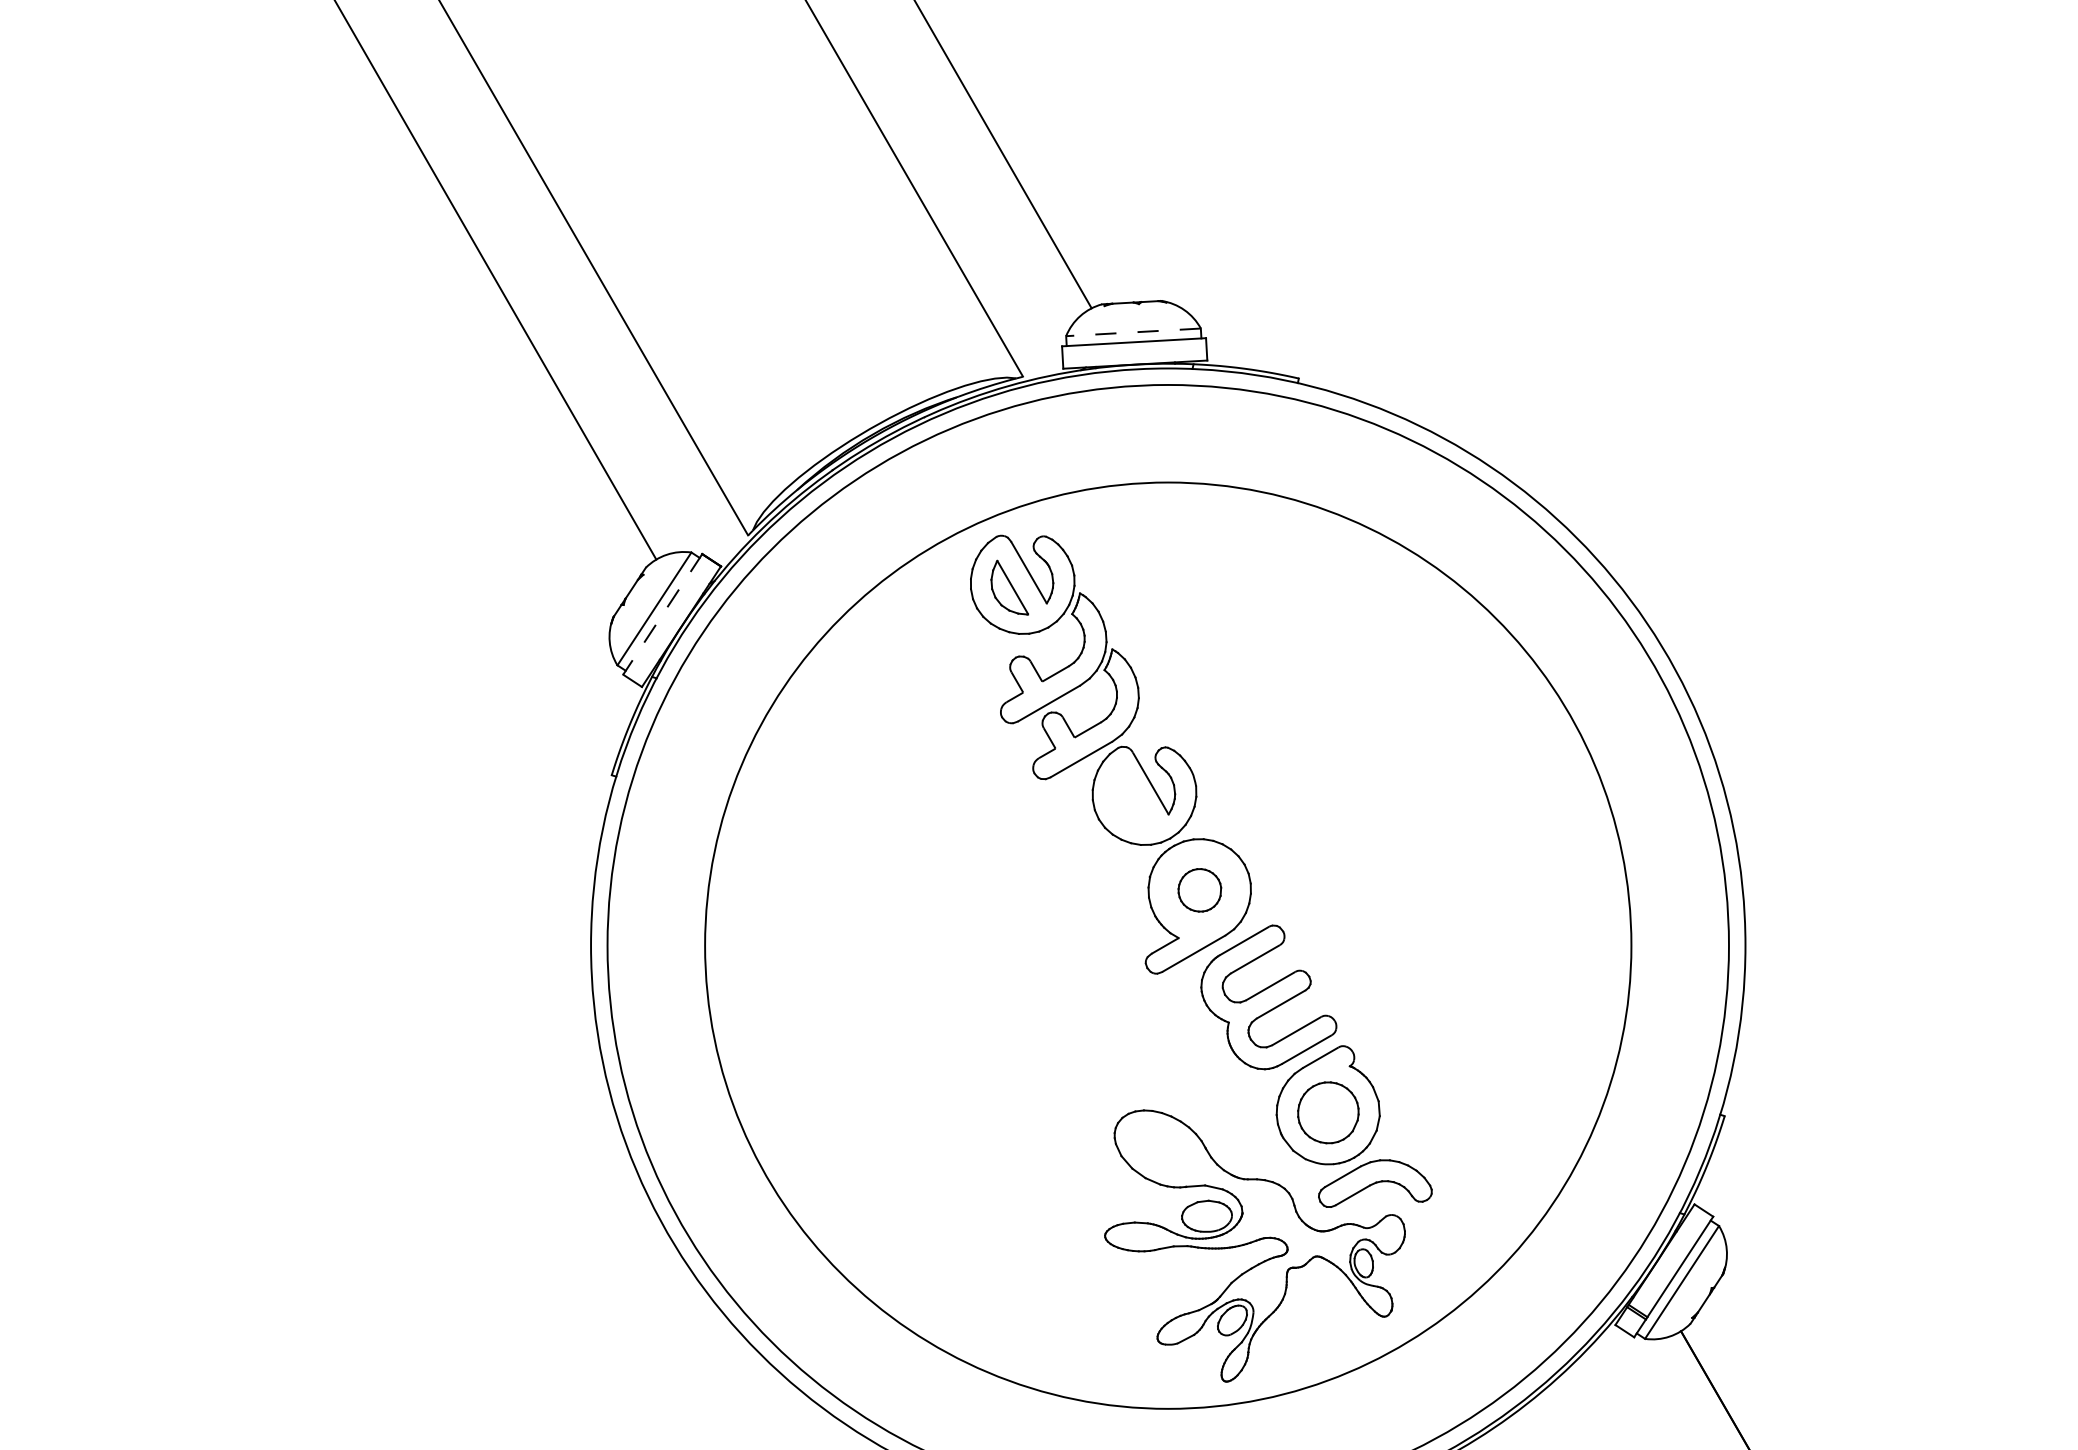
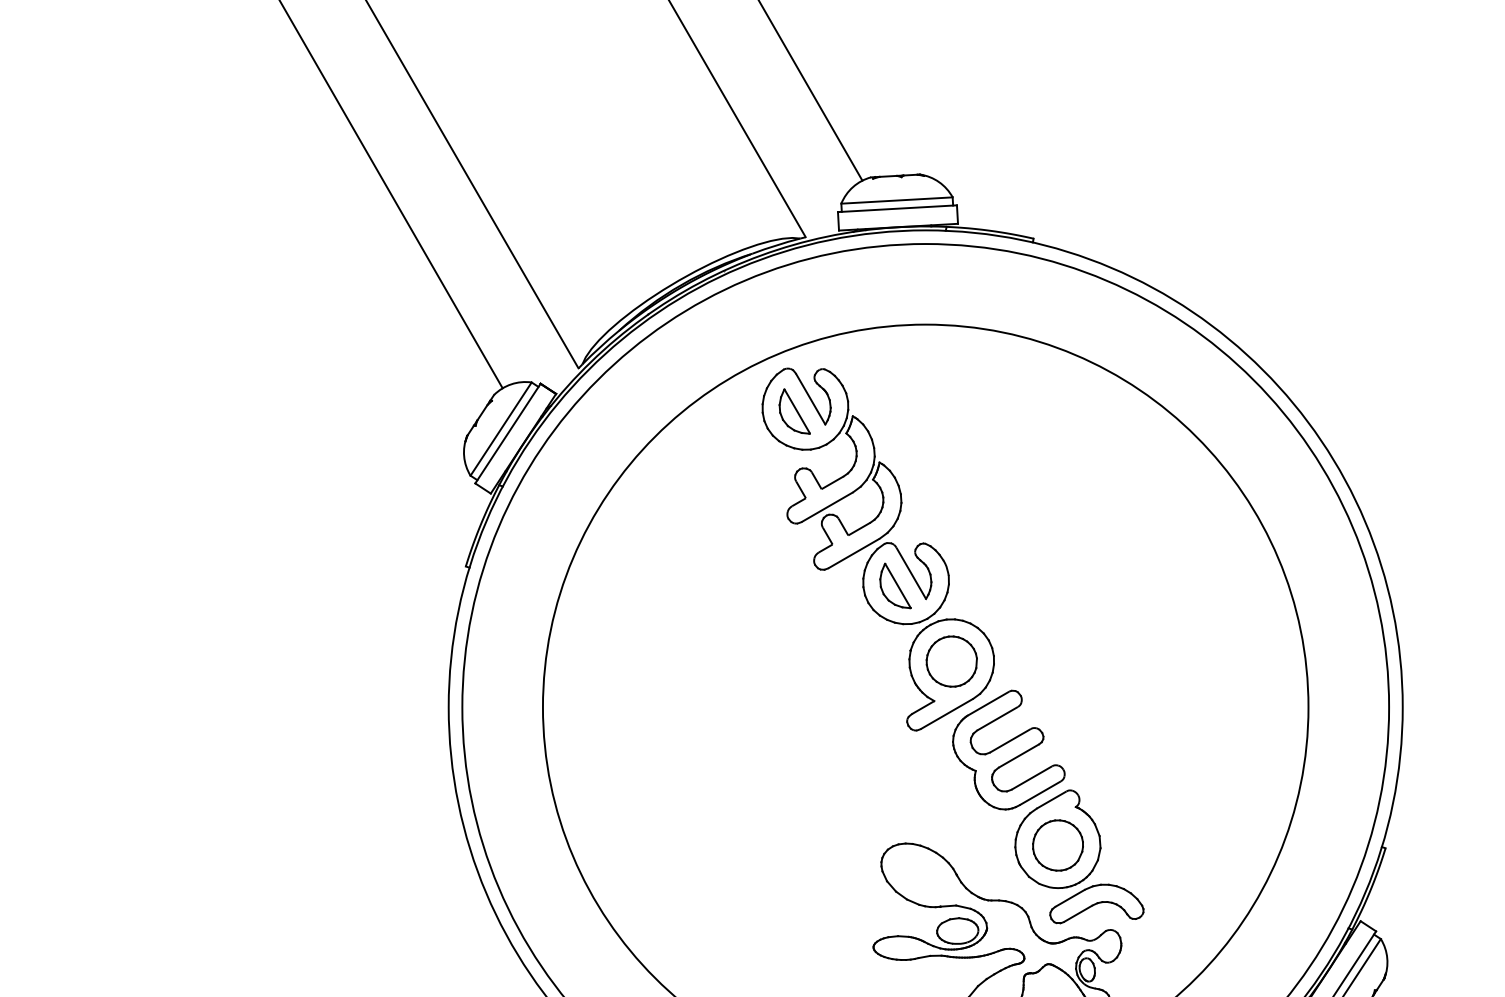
line: (1133, 332) -> (897, 200), dashed -> solid
line: (662, 614) -> (507, 433), dashed -> solid
part: (1131, 798) -> (895, 585), added
part: (1199, 890) -> (951, 661), size x1.43

